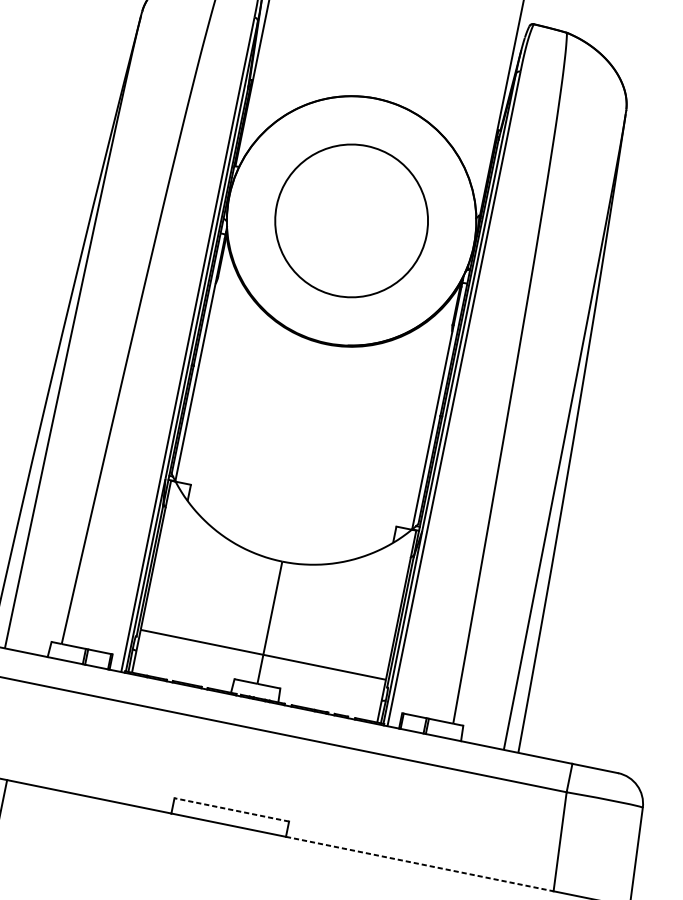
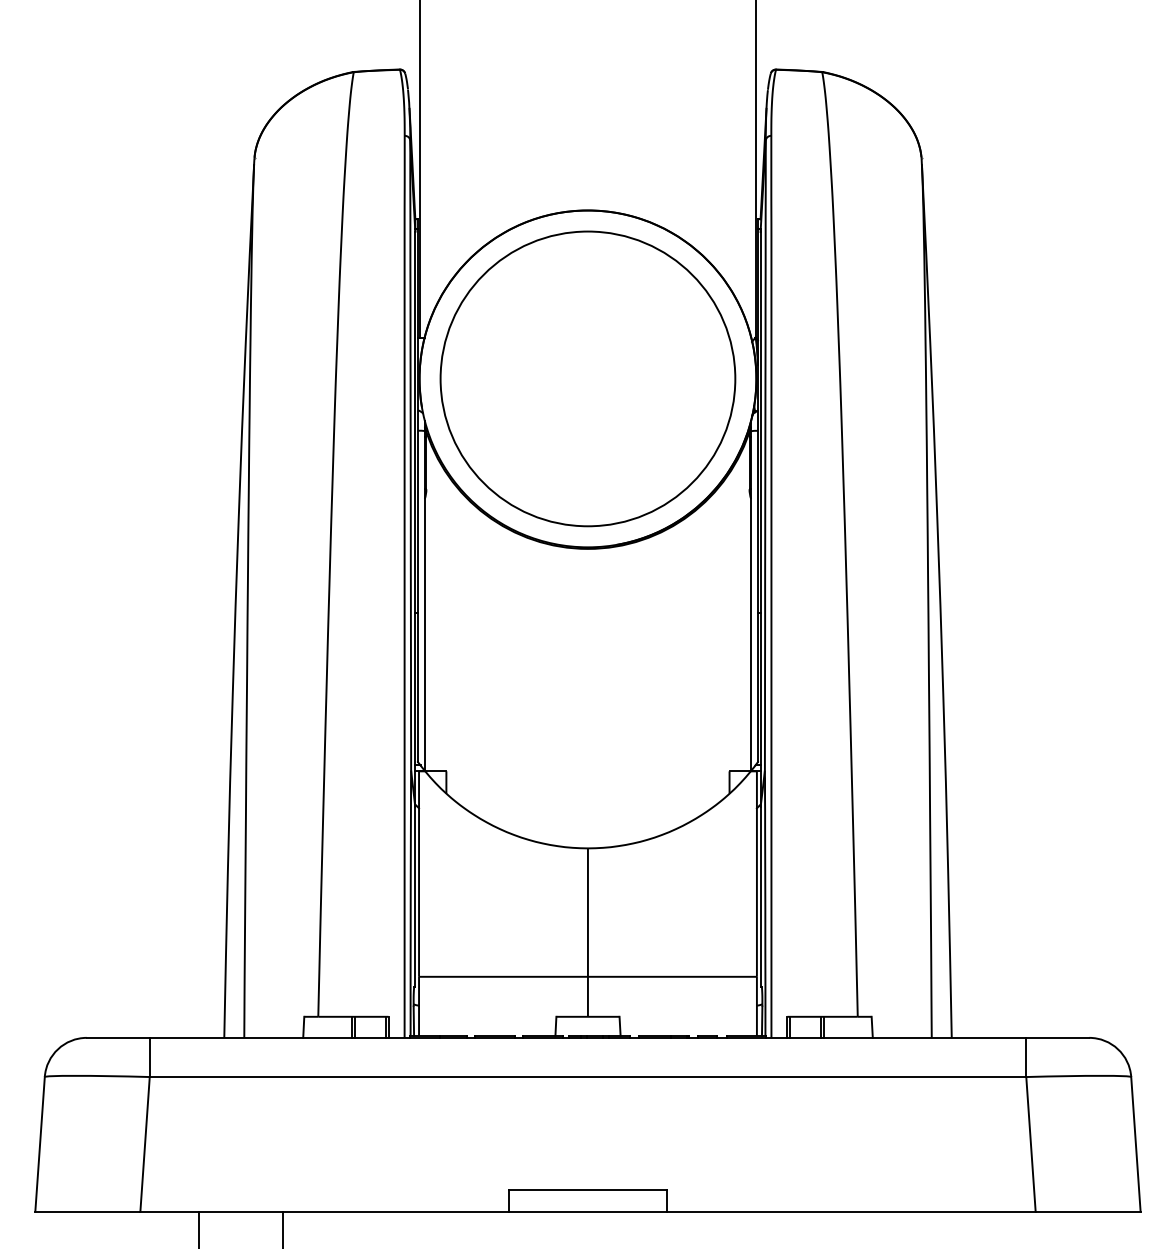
circle: (351, 220) -> (587, 378), size x1.43
line: (231, 809) -> (587, 1190), dashed -> solid
line: (419, 864) -> (851, 1211), dashed -> solid

